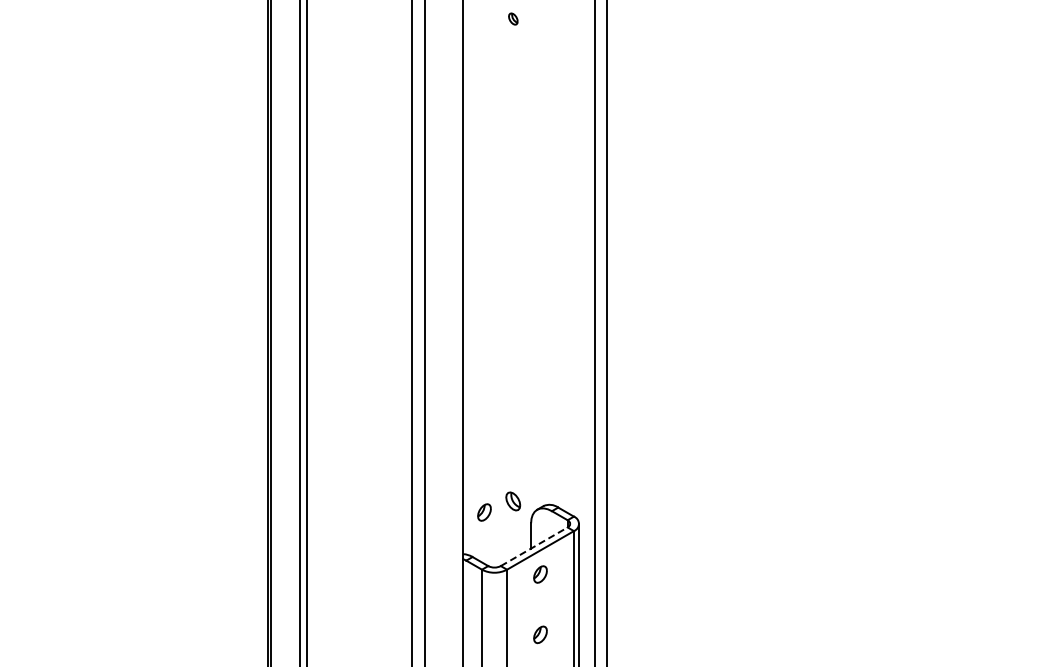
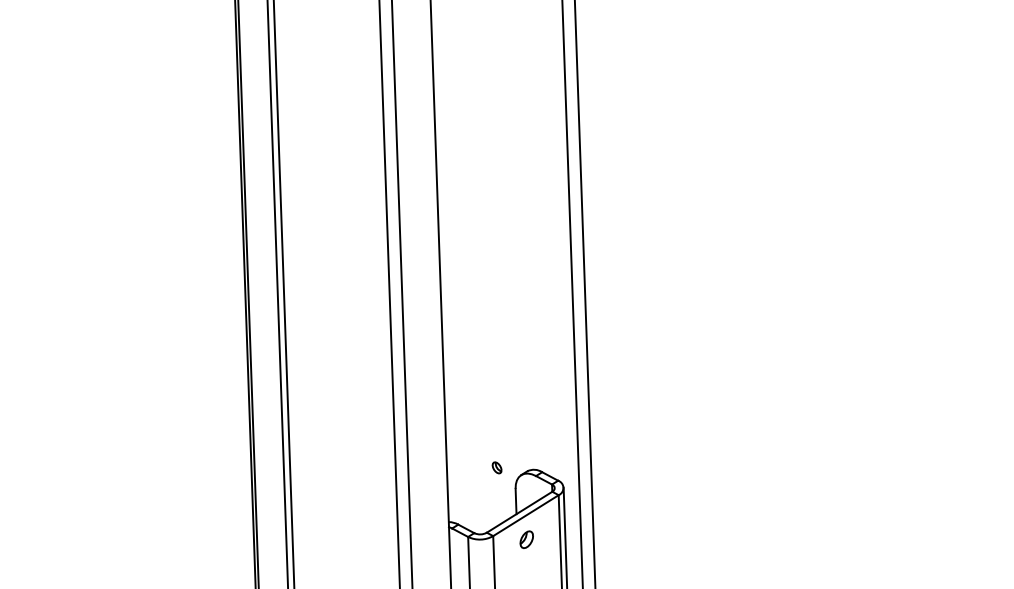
part: (513, 501) -> (497, 467), size x0.62
part: (484, 512) -> (468, 479), removed
line: (534, 546) -> (519, 511), dashed -> solid

